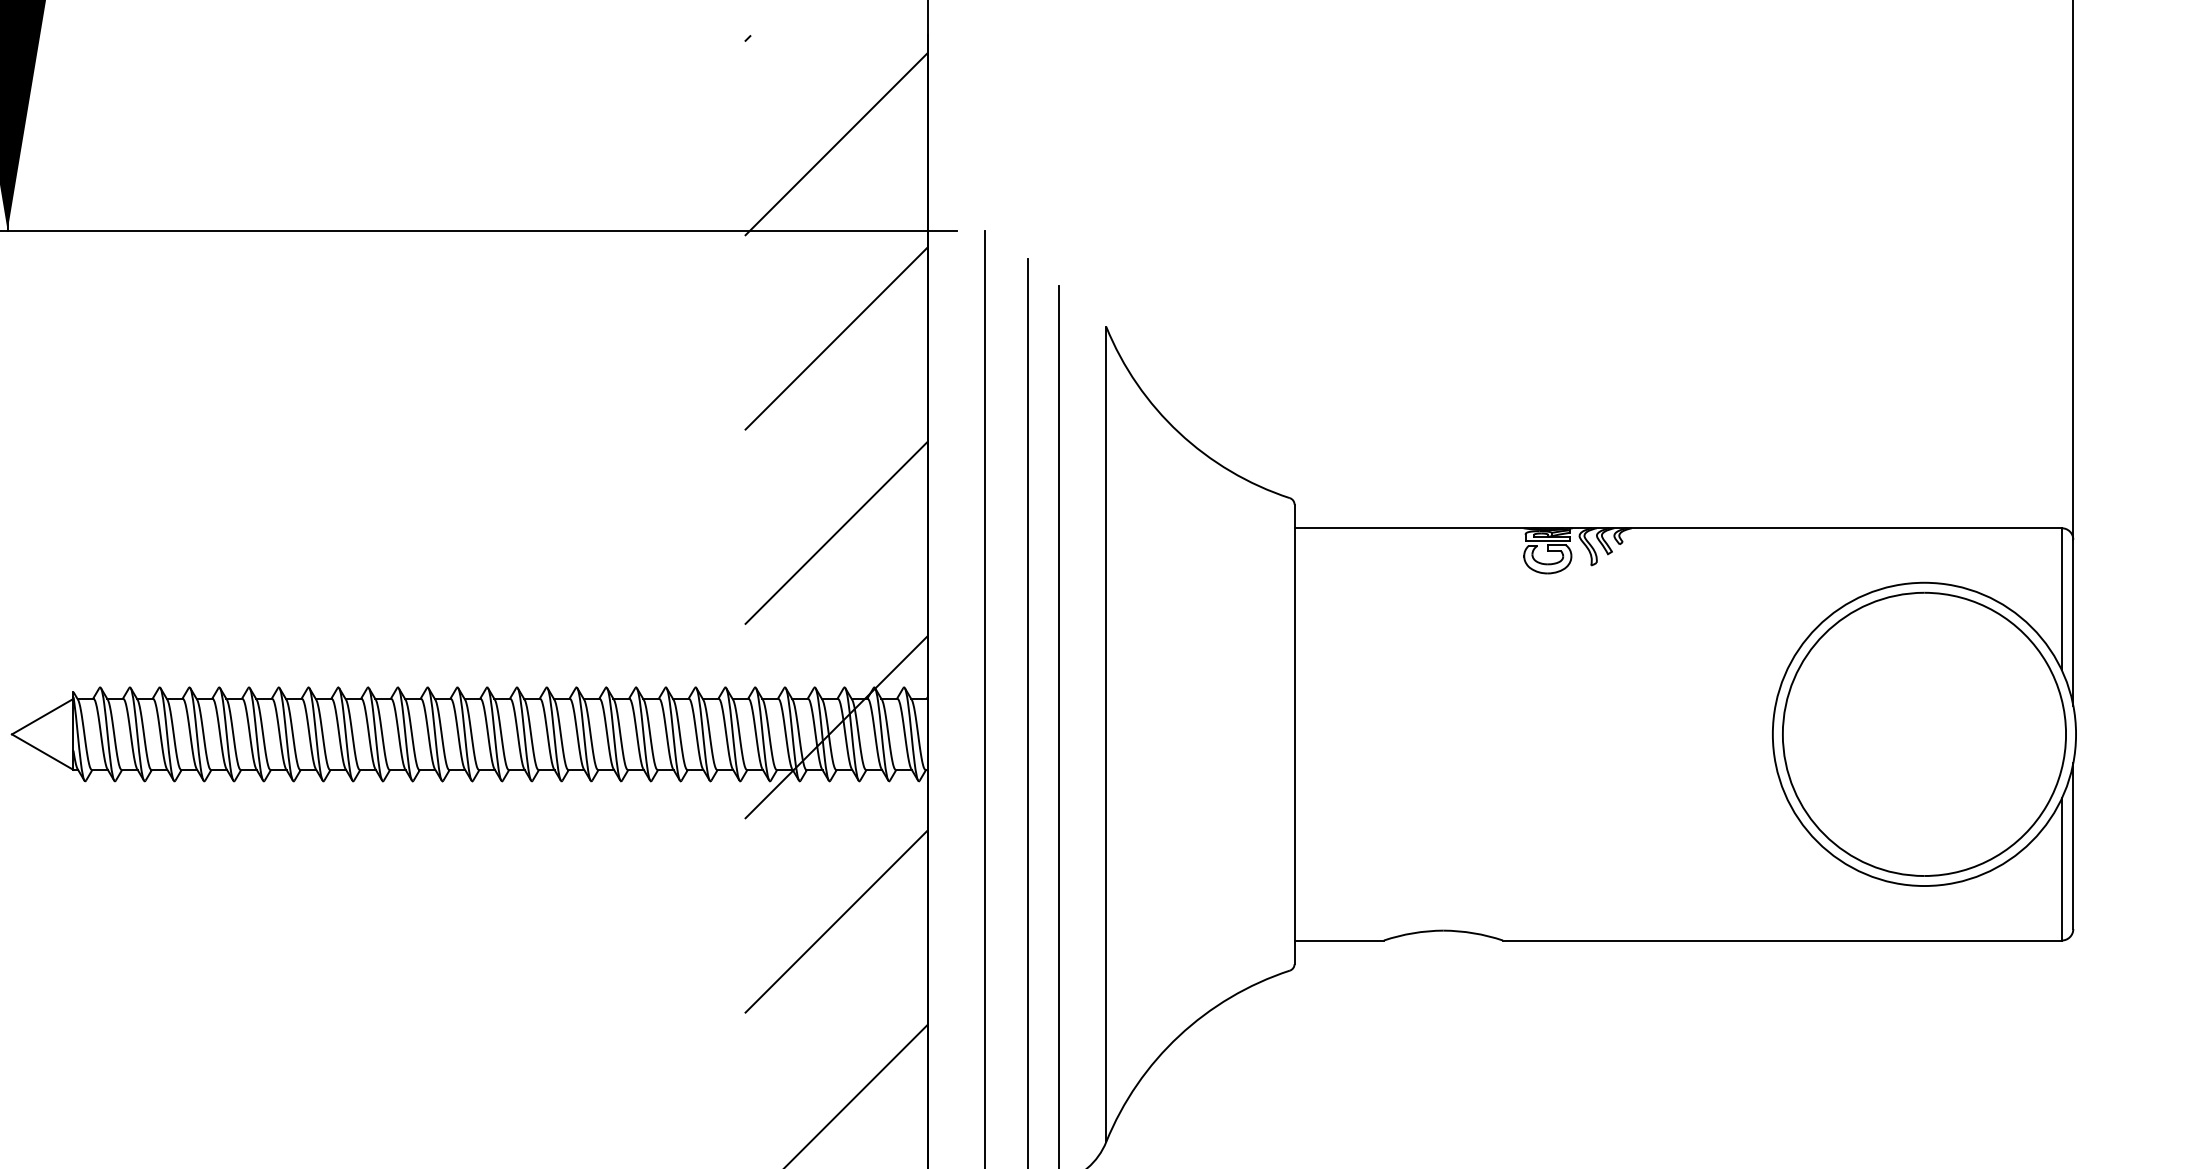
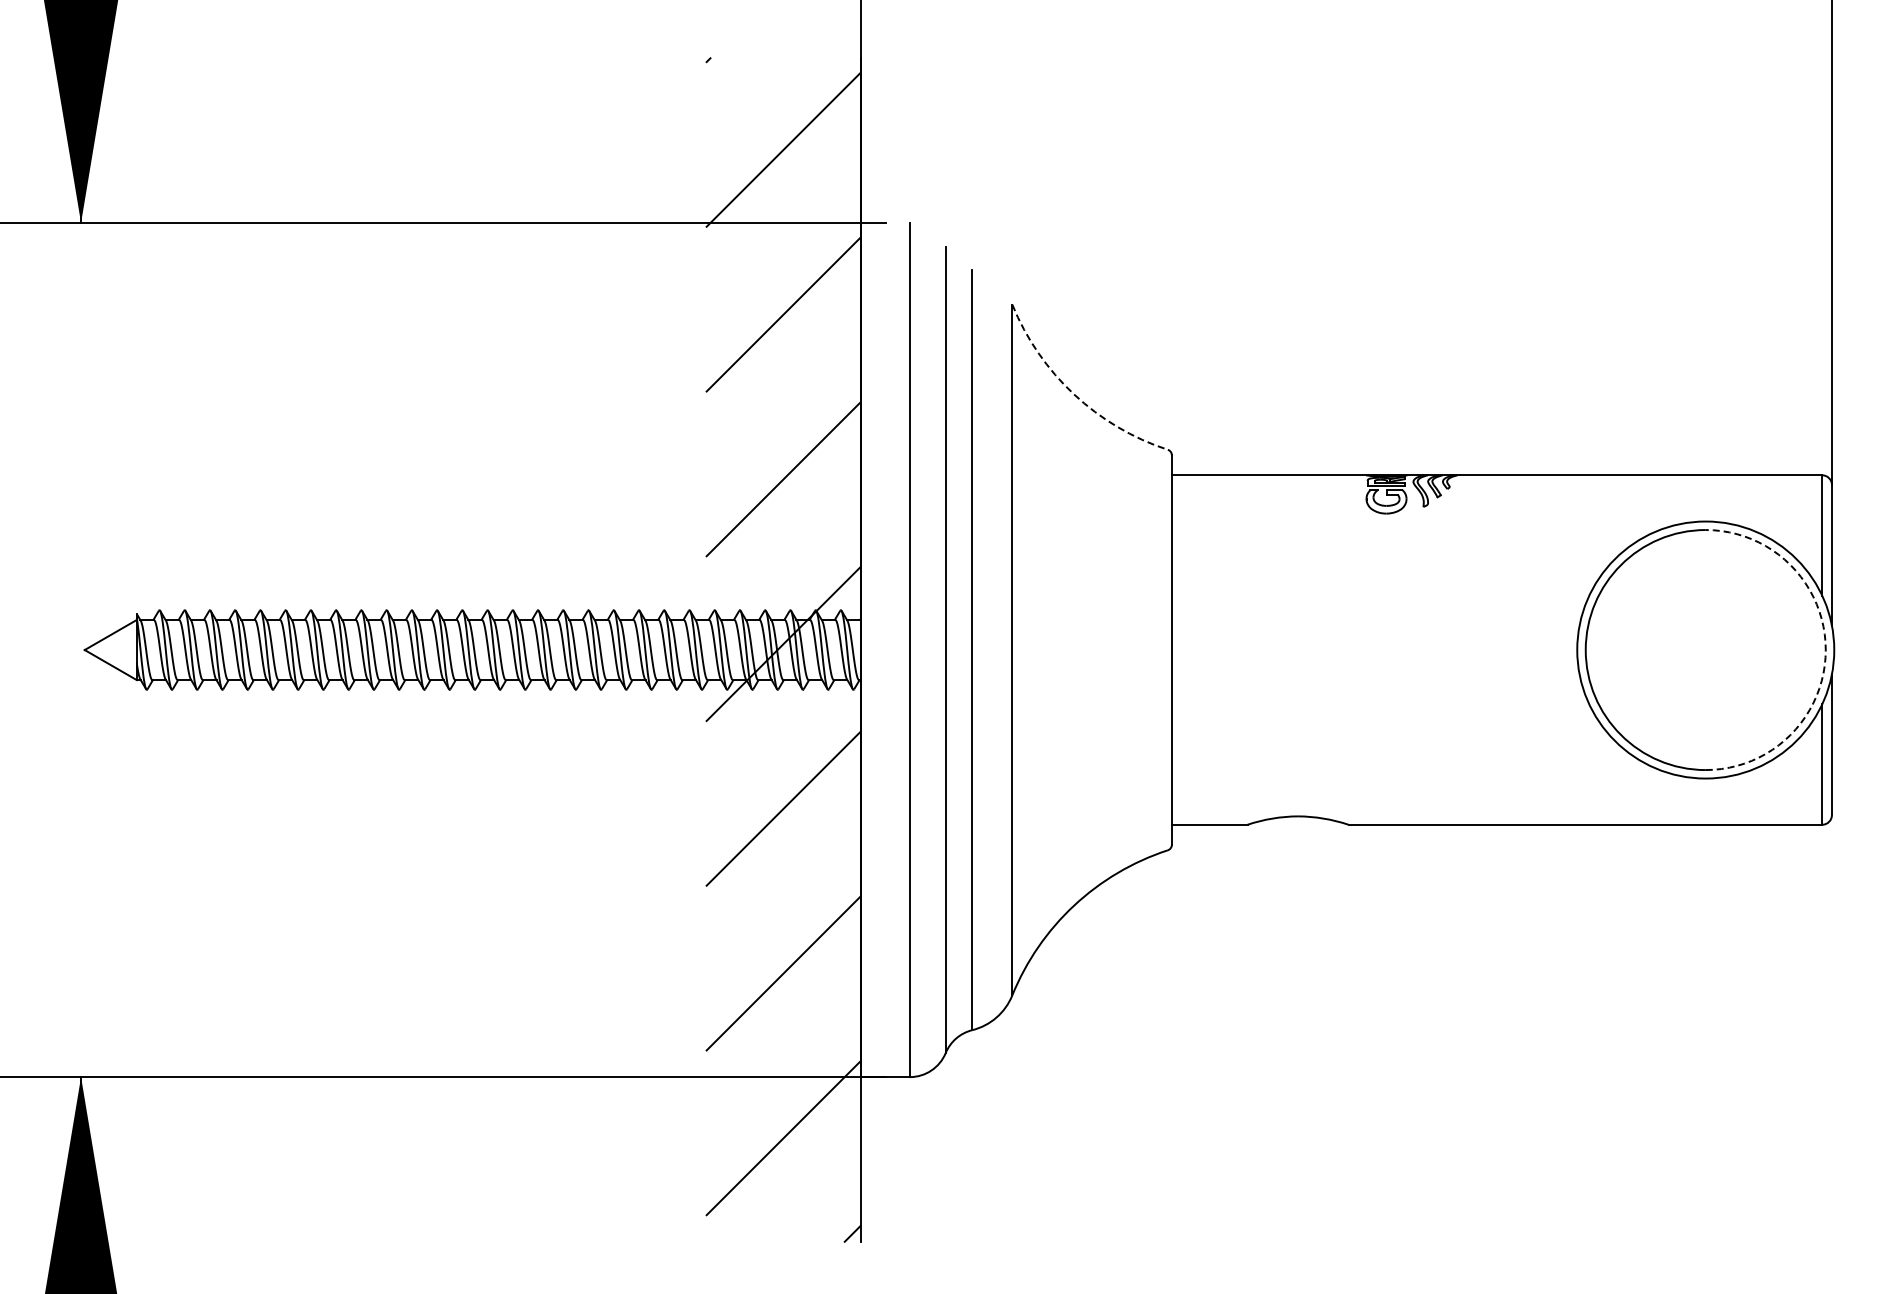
arc: (1179, 432) -> (1074, 394), solid -> dashed
arc: (2065, 734) -> (1825, 650), solid -> dashed

